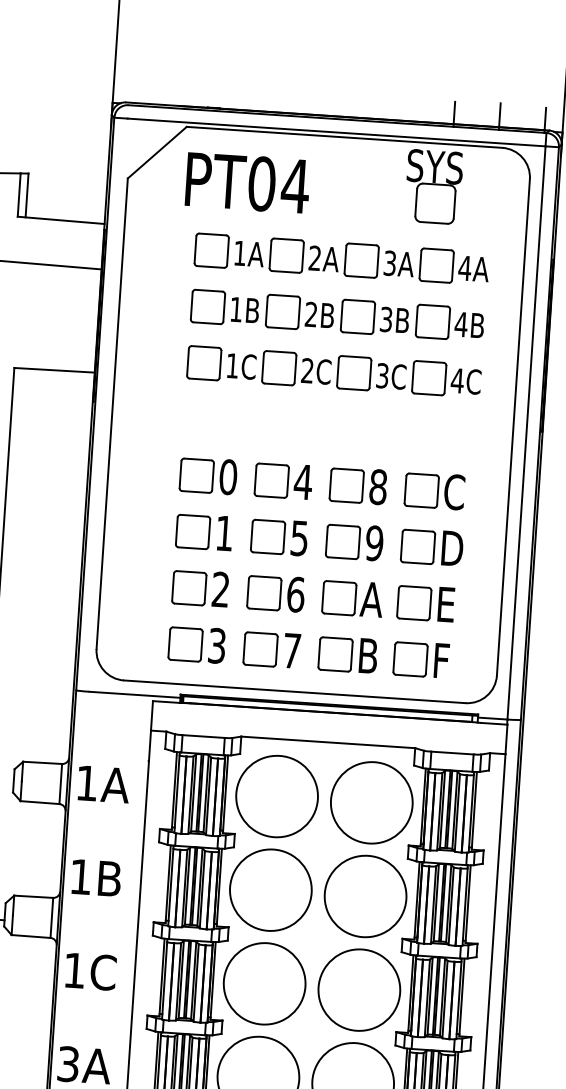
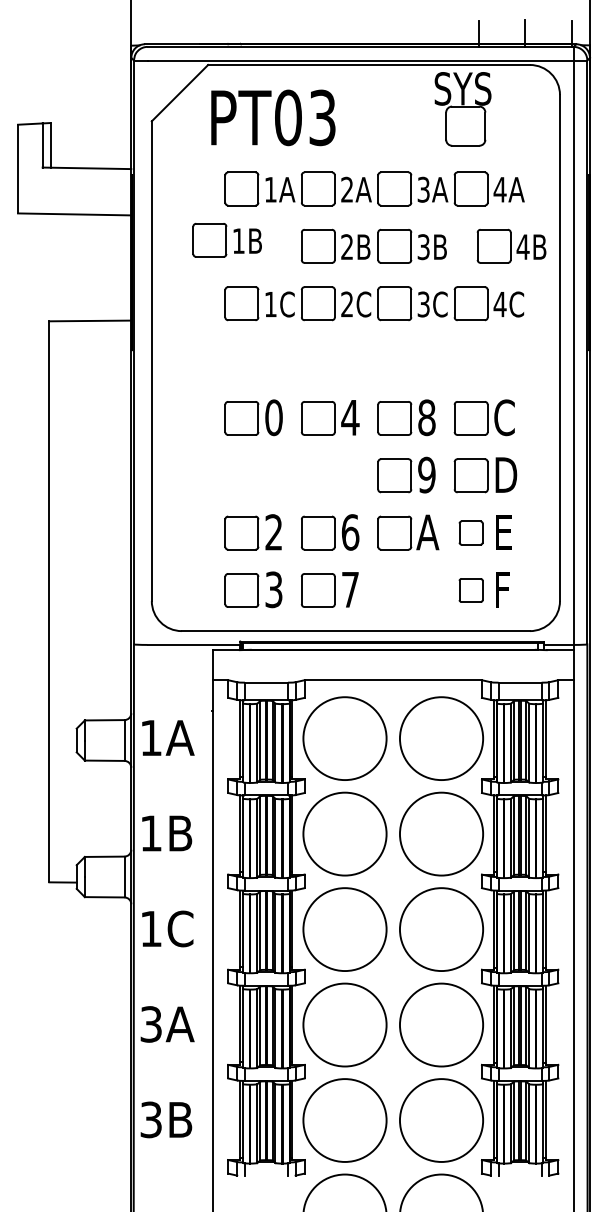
text: (295, 185) -> (322, 117), PT04 -> PT03
part: (224, 308) -> (226, 240), moved
part: (449, 322) -> (511, 245), moved
part: (203, 532) -> (252, 475), removed
part: (279, 537) -> (329, 475), removed
part: (413, 602) -> (470, 532), size x0.7
part: (348, 654) -> (407, 589), removed
part: (409, 659) -> (470, 590), size x0.7

